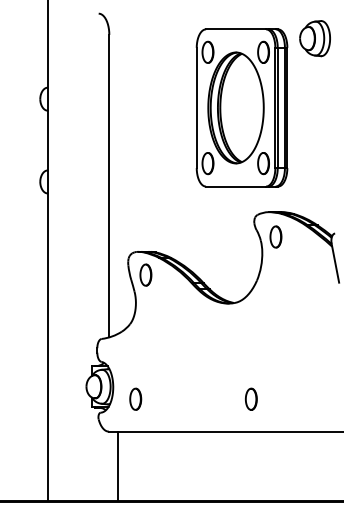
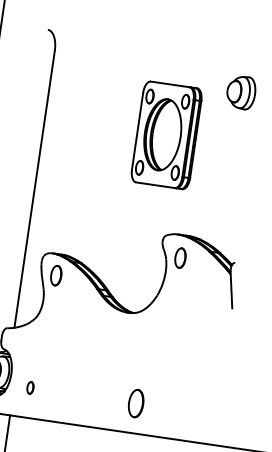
part: (314, 38) -> (240, 92), moved
part: (241, 107) -> (166, 134), size x0.7
part: (135, 398) -> (30, 387), size x0.6
part: (251, 398) -> (136, 402), size x1.4

